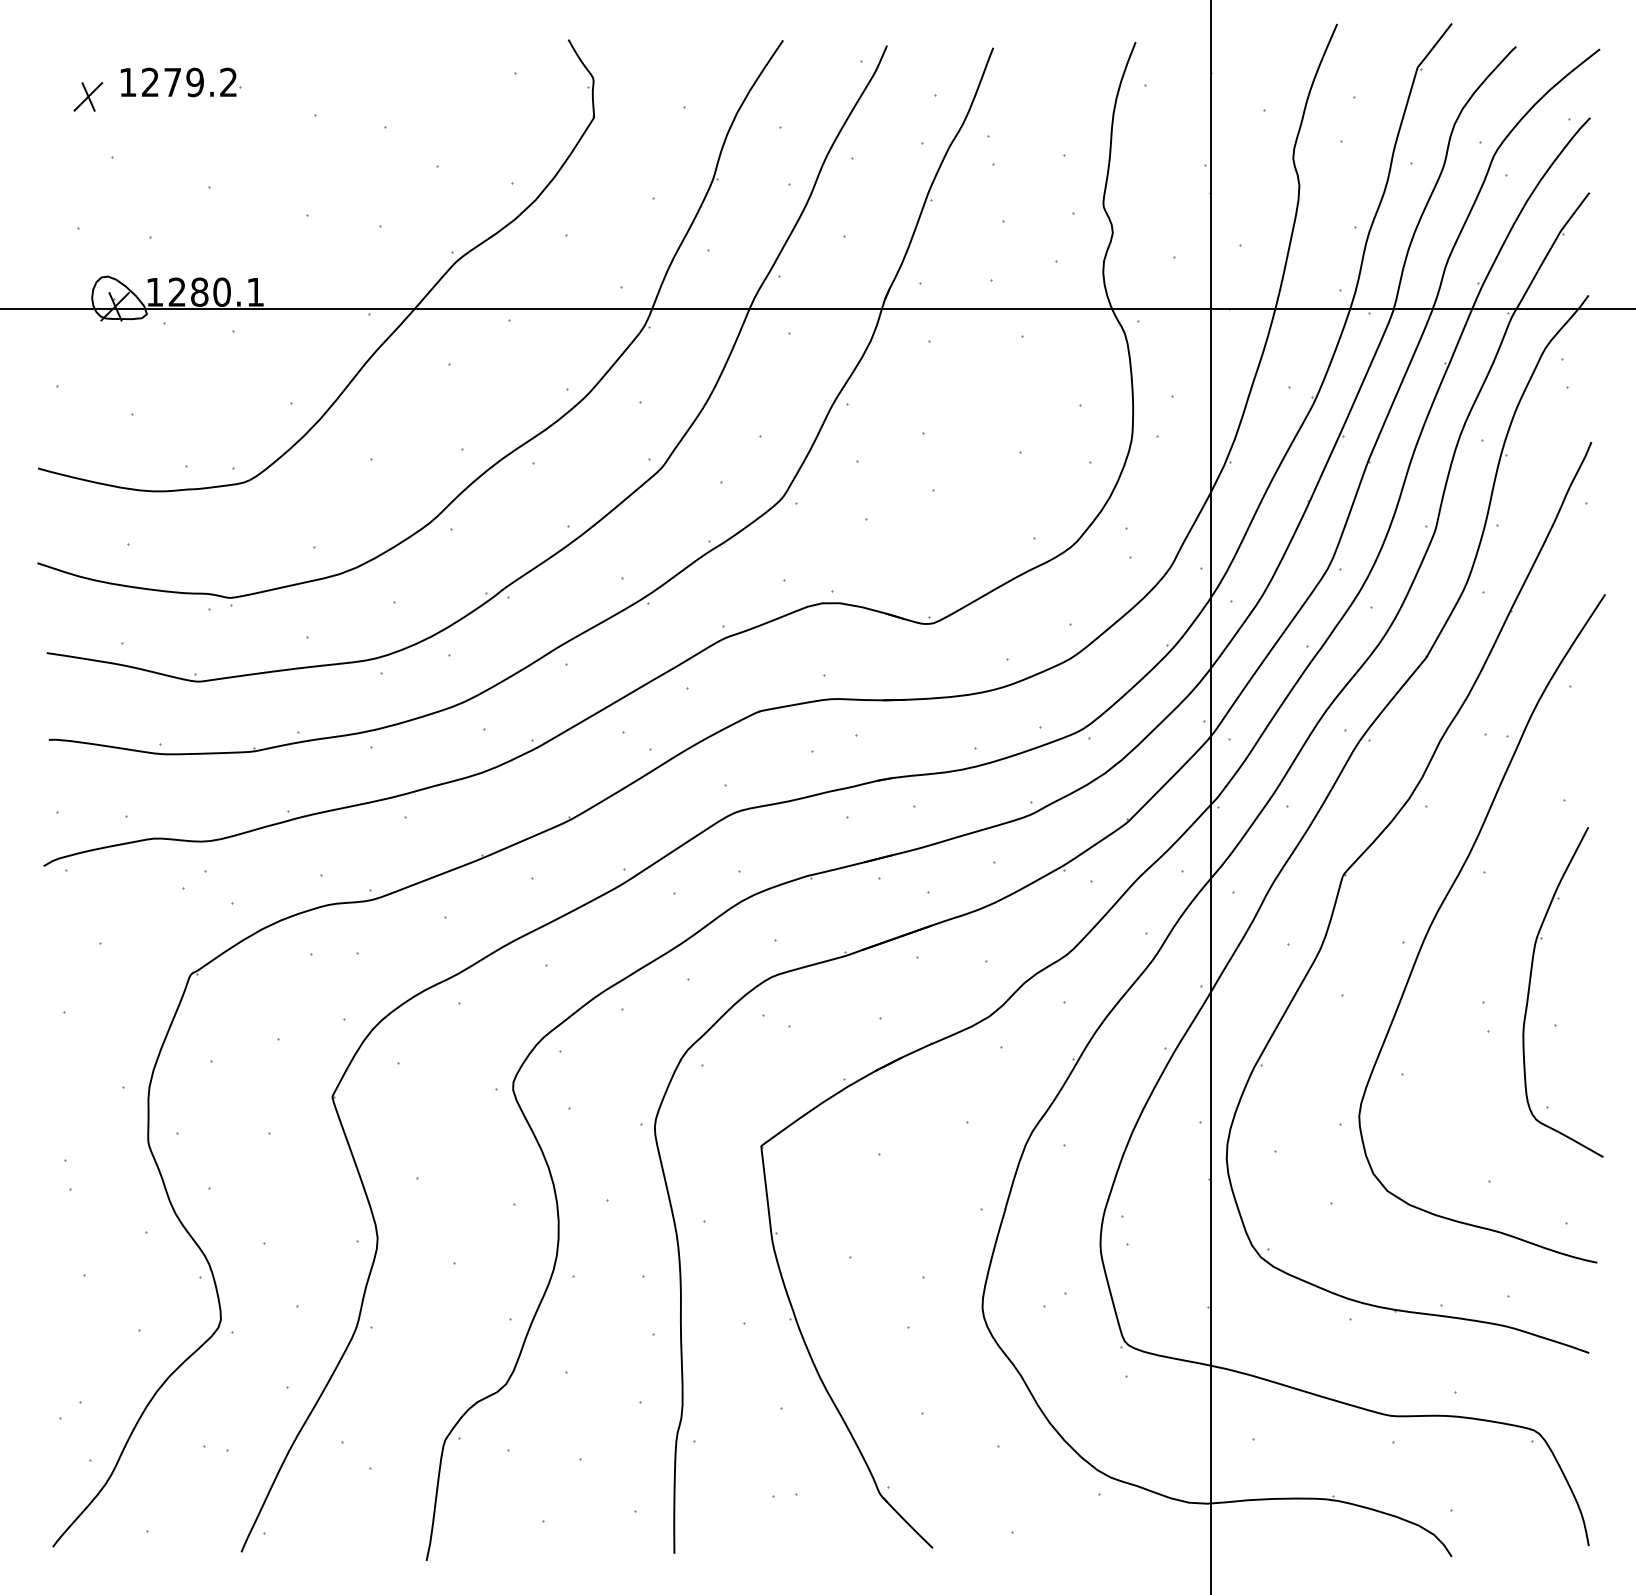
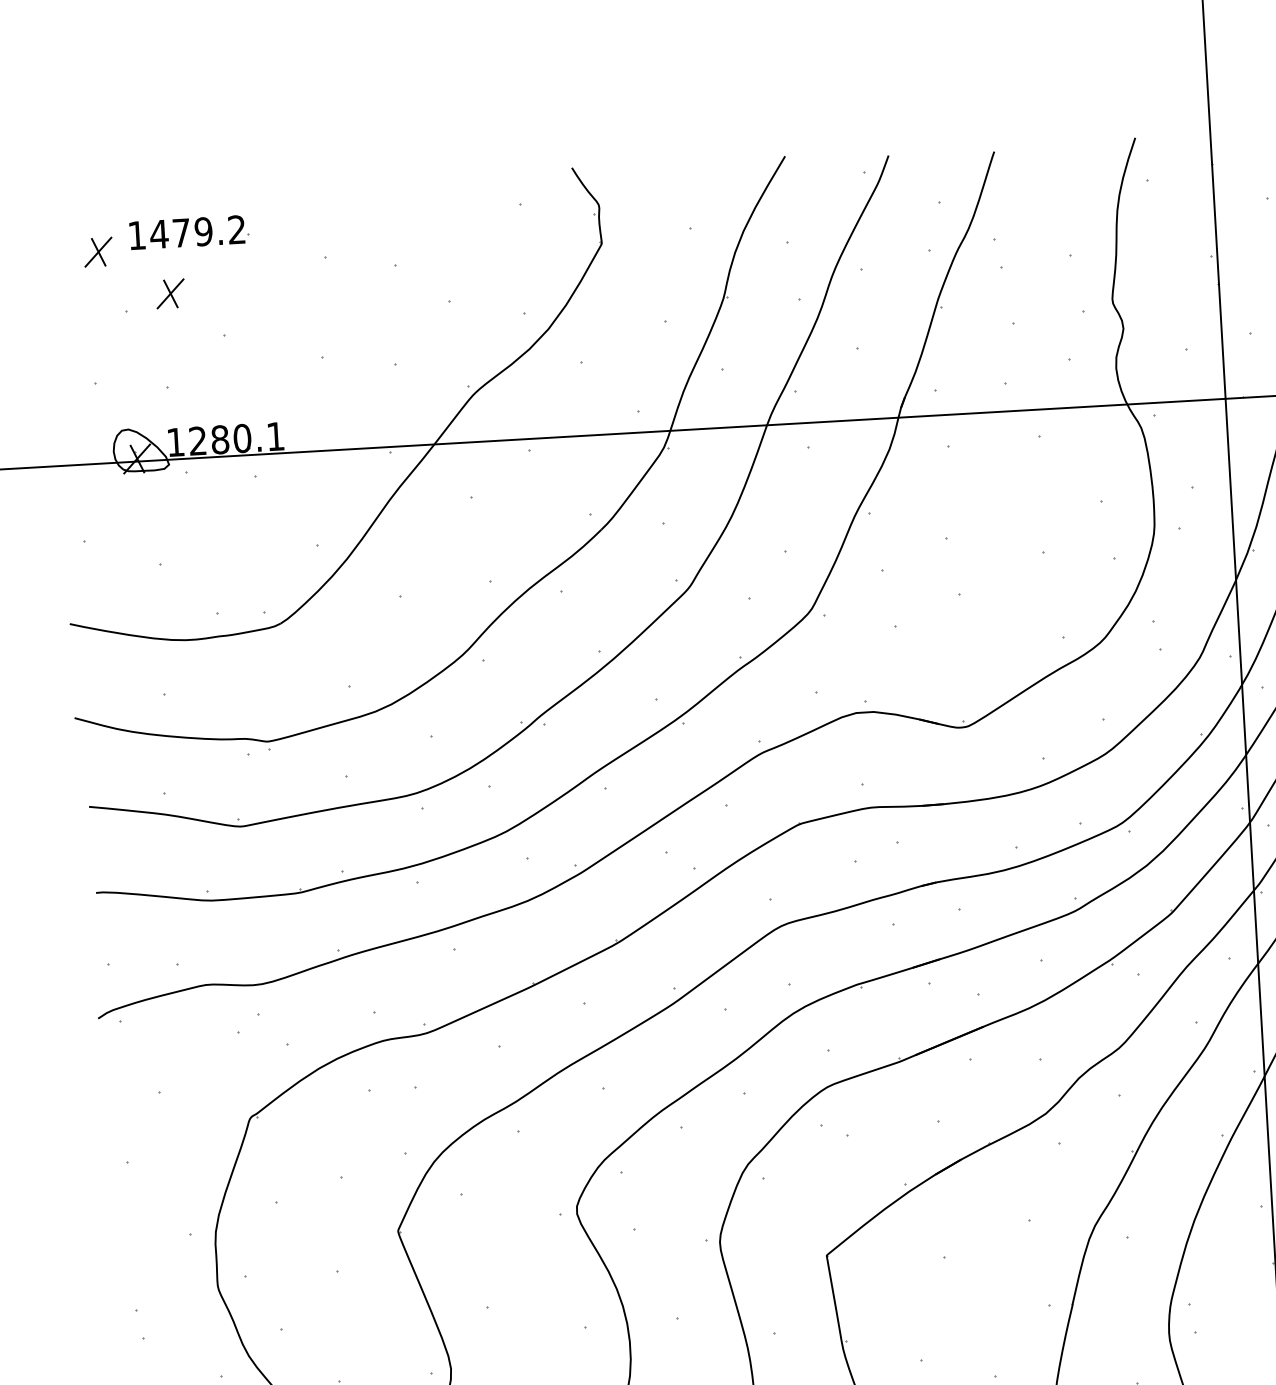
text: (150, 81) -> (159, 233), 1279.2 -> 1479.2
part: (158, 142) -> (170, 293), added

